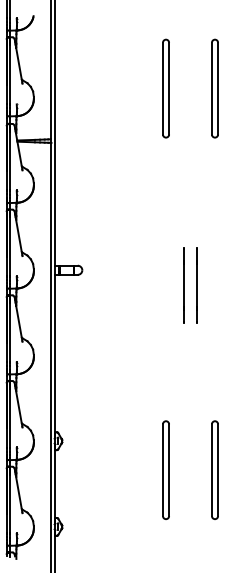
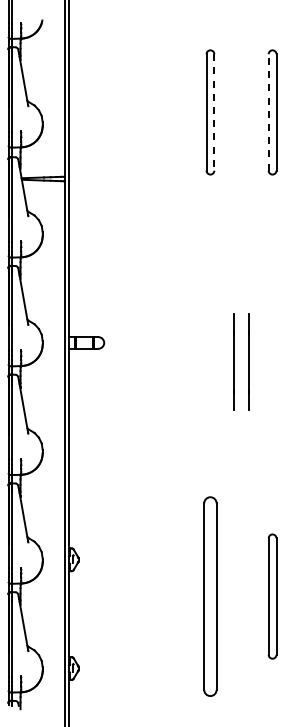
line: (211, 87) -> (268, 111), solid -> dashed
line: (169, 88) -> (214, 112), solid -> dashed
part: (166, 470) -> (210, 596), size x1.6

